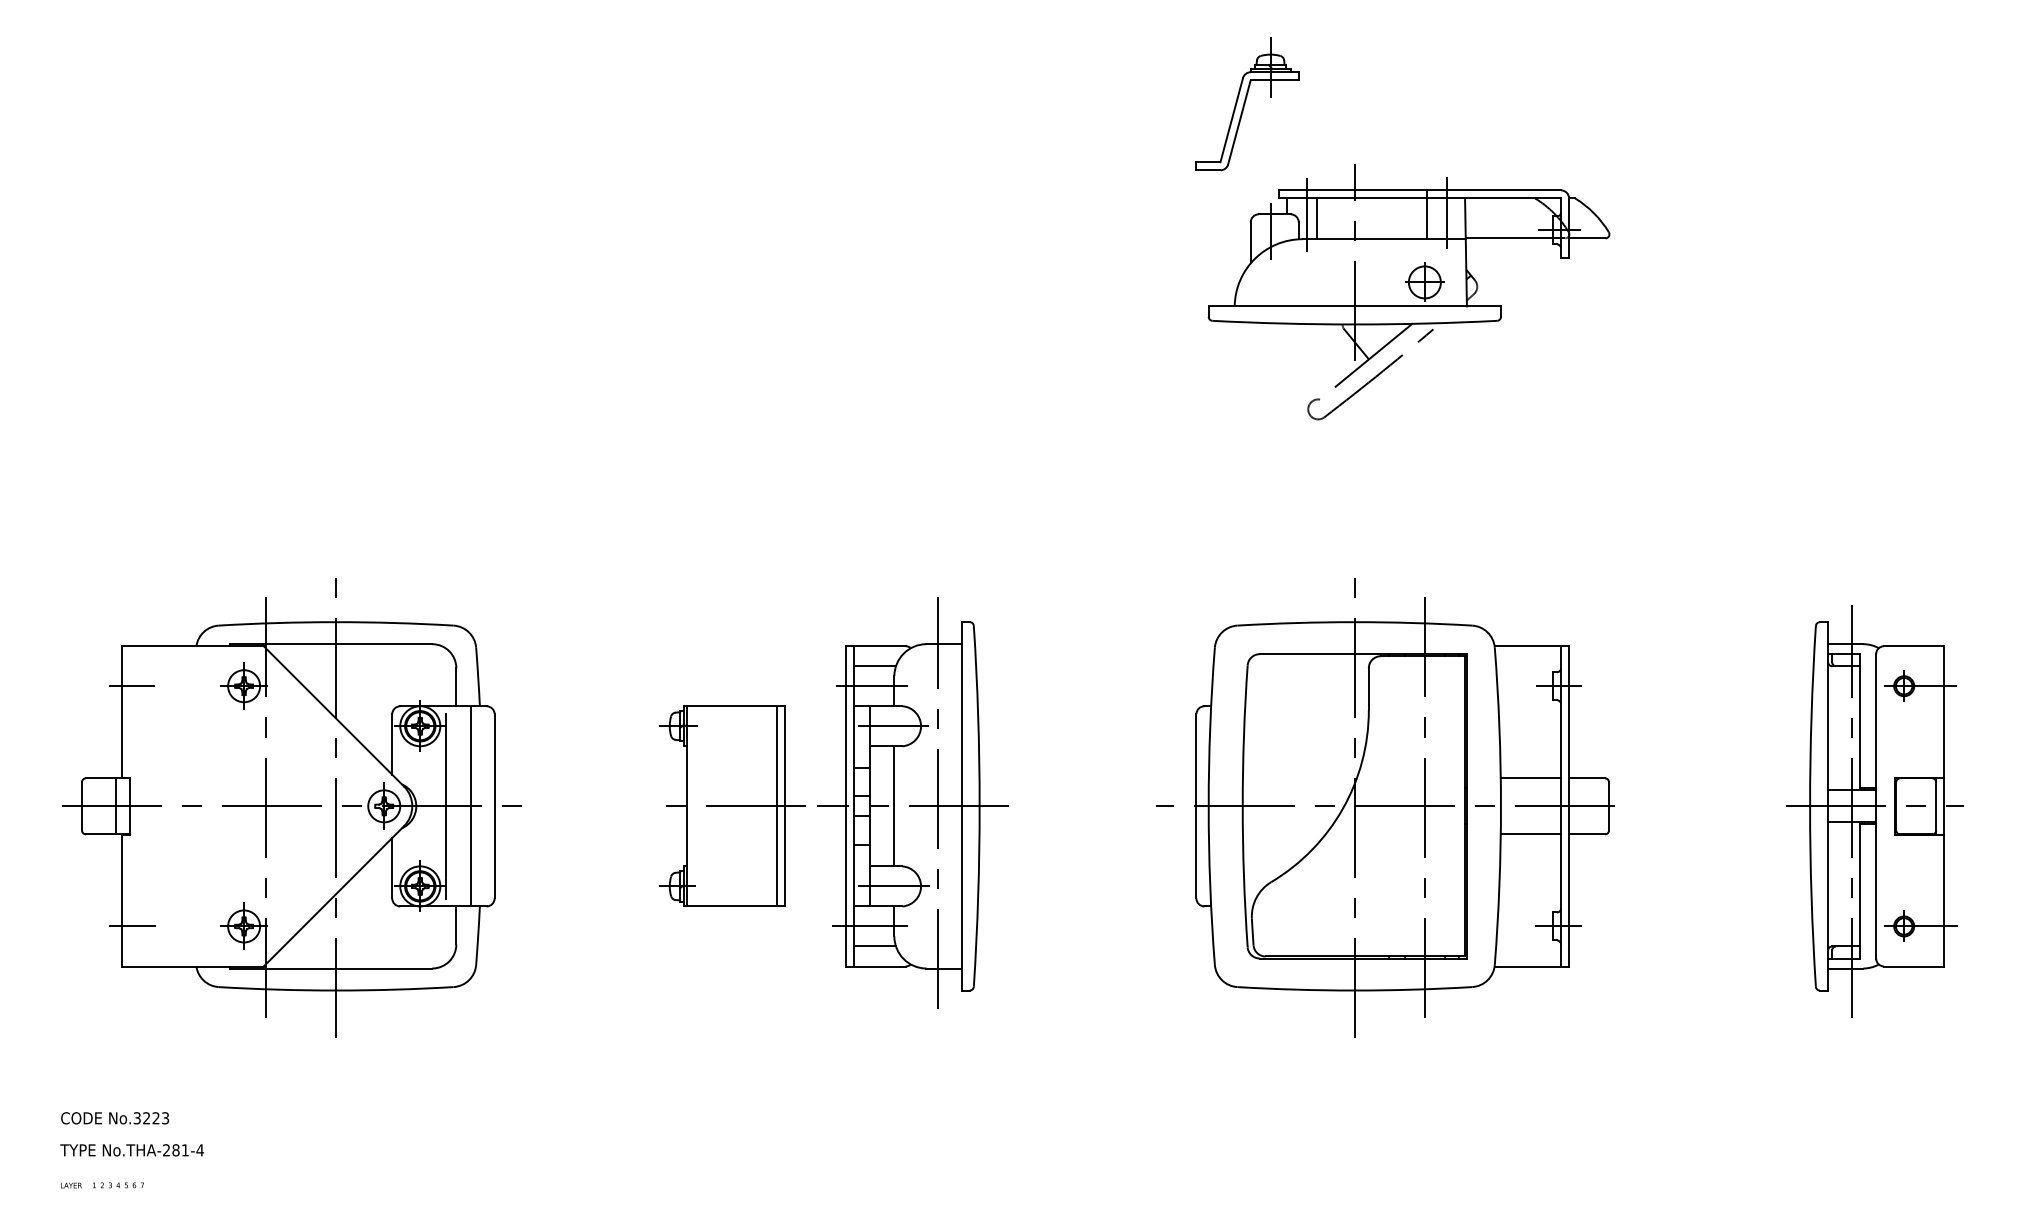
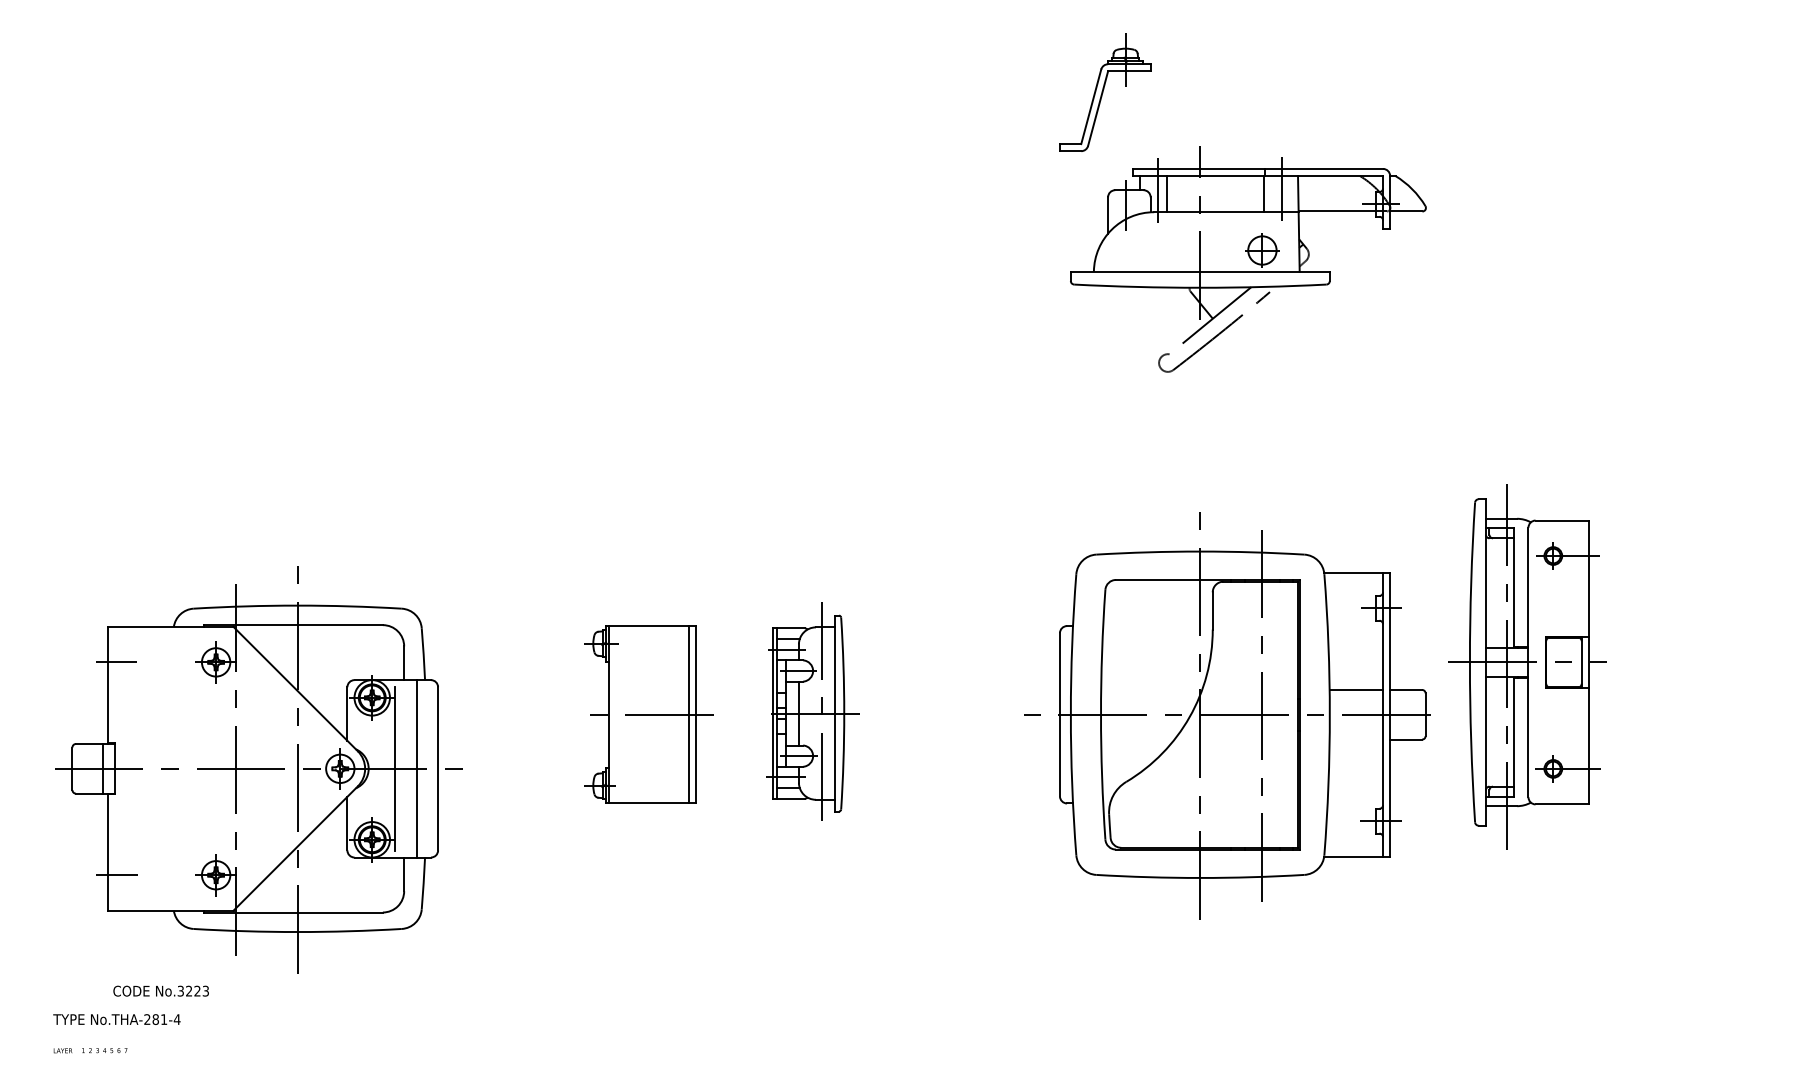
part: (912, 802) -> (808, 711), size x0.6
part: (291, 807) -> (258, 769), moved
part: (1874, 811) -> (1527, 667), moved
line: (1530, 834) -> (1355, 739), removed
text: (114, 1118) -> (160, 991), moved

